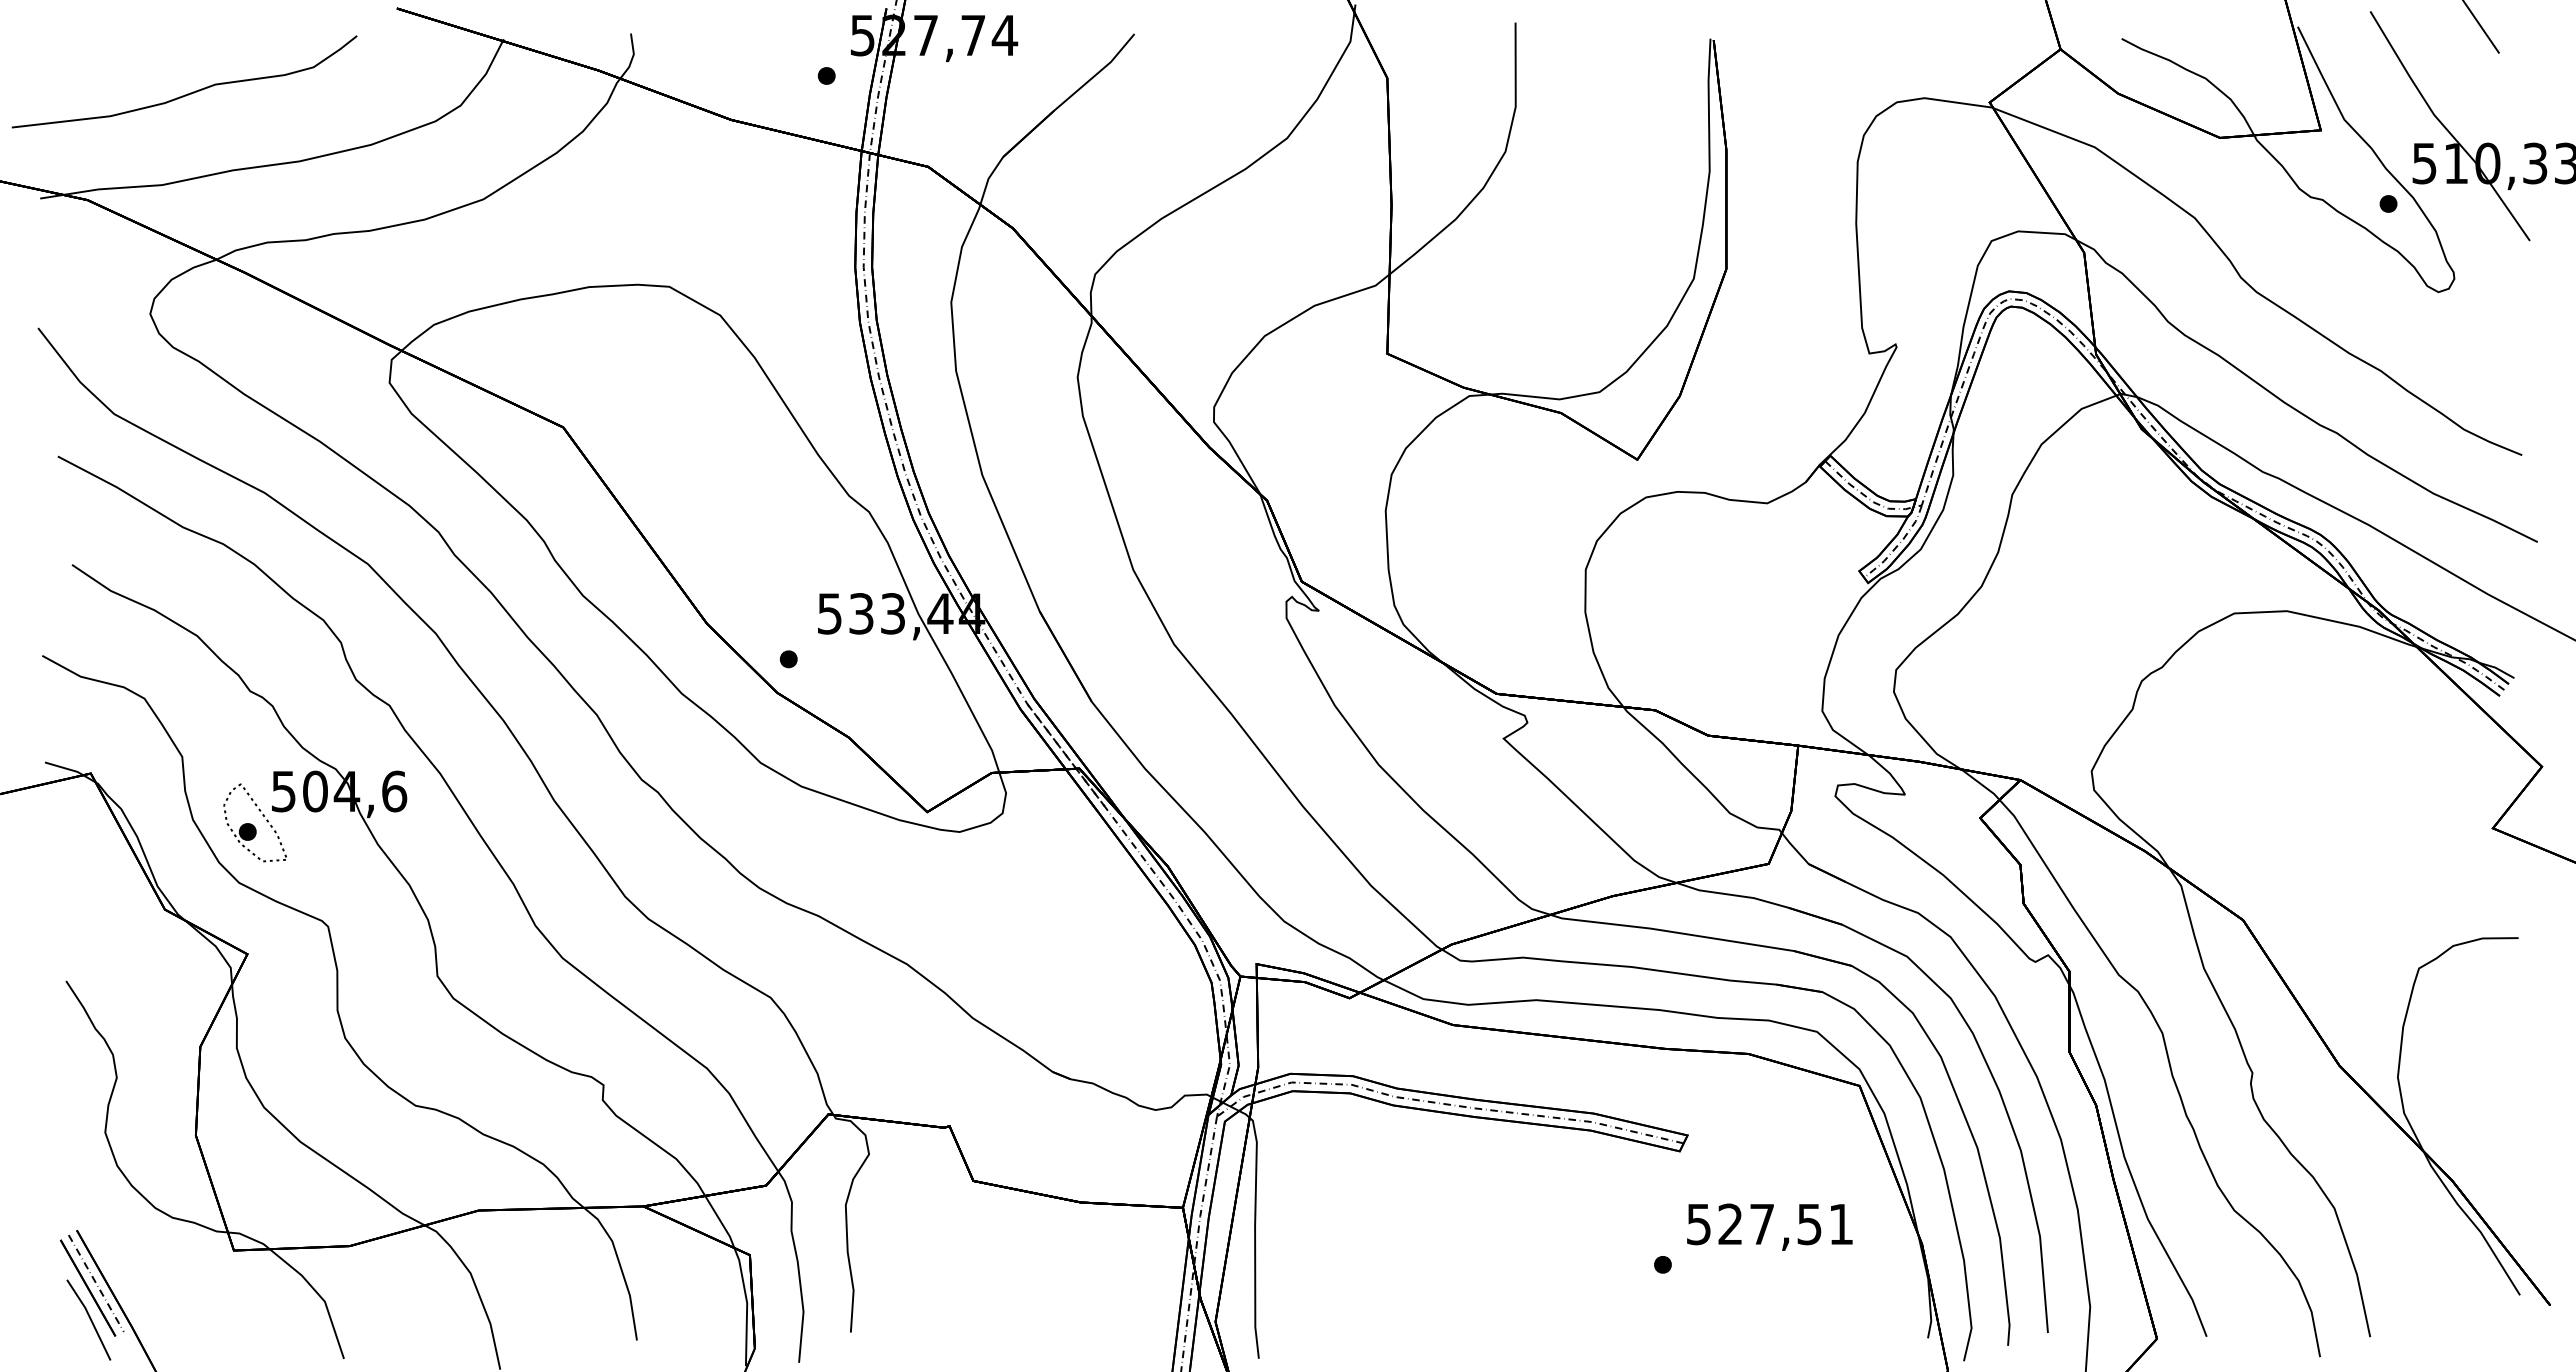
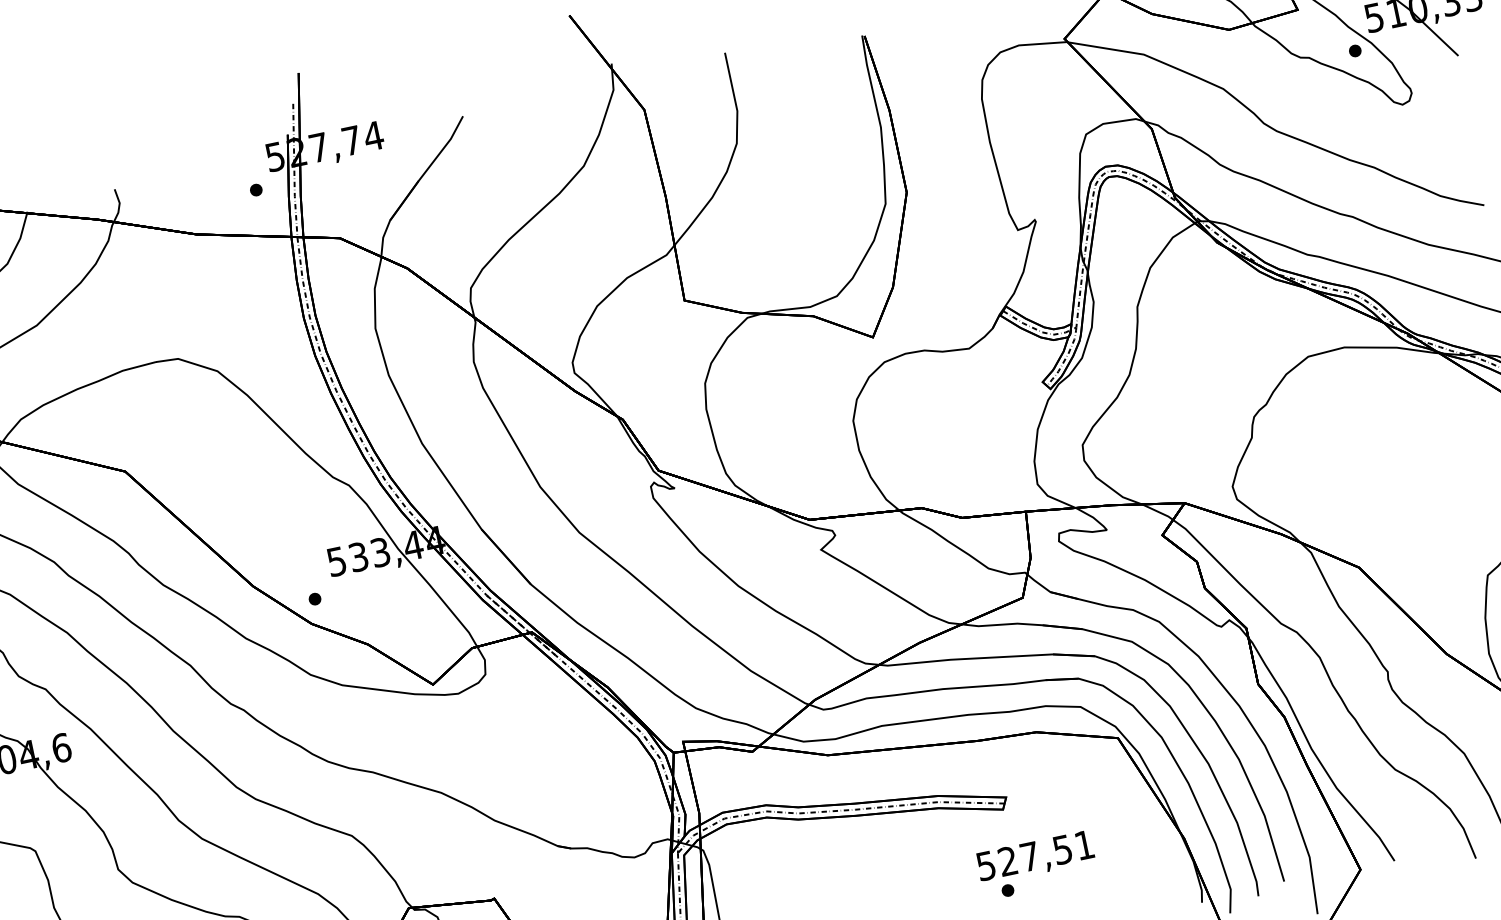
text: (1769, 1226) -> (1035, 857), moved

